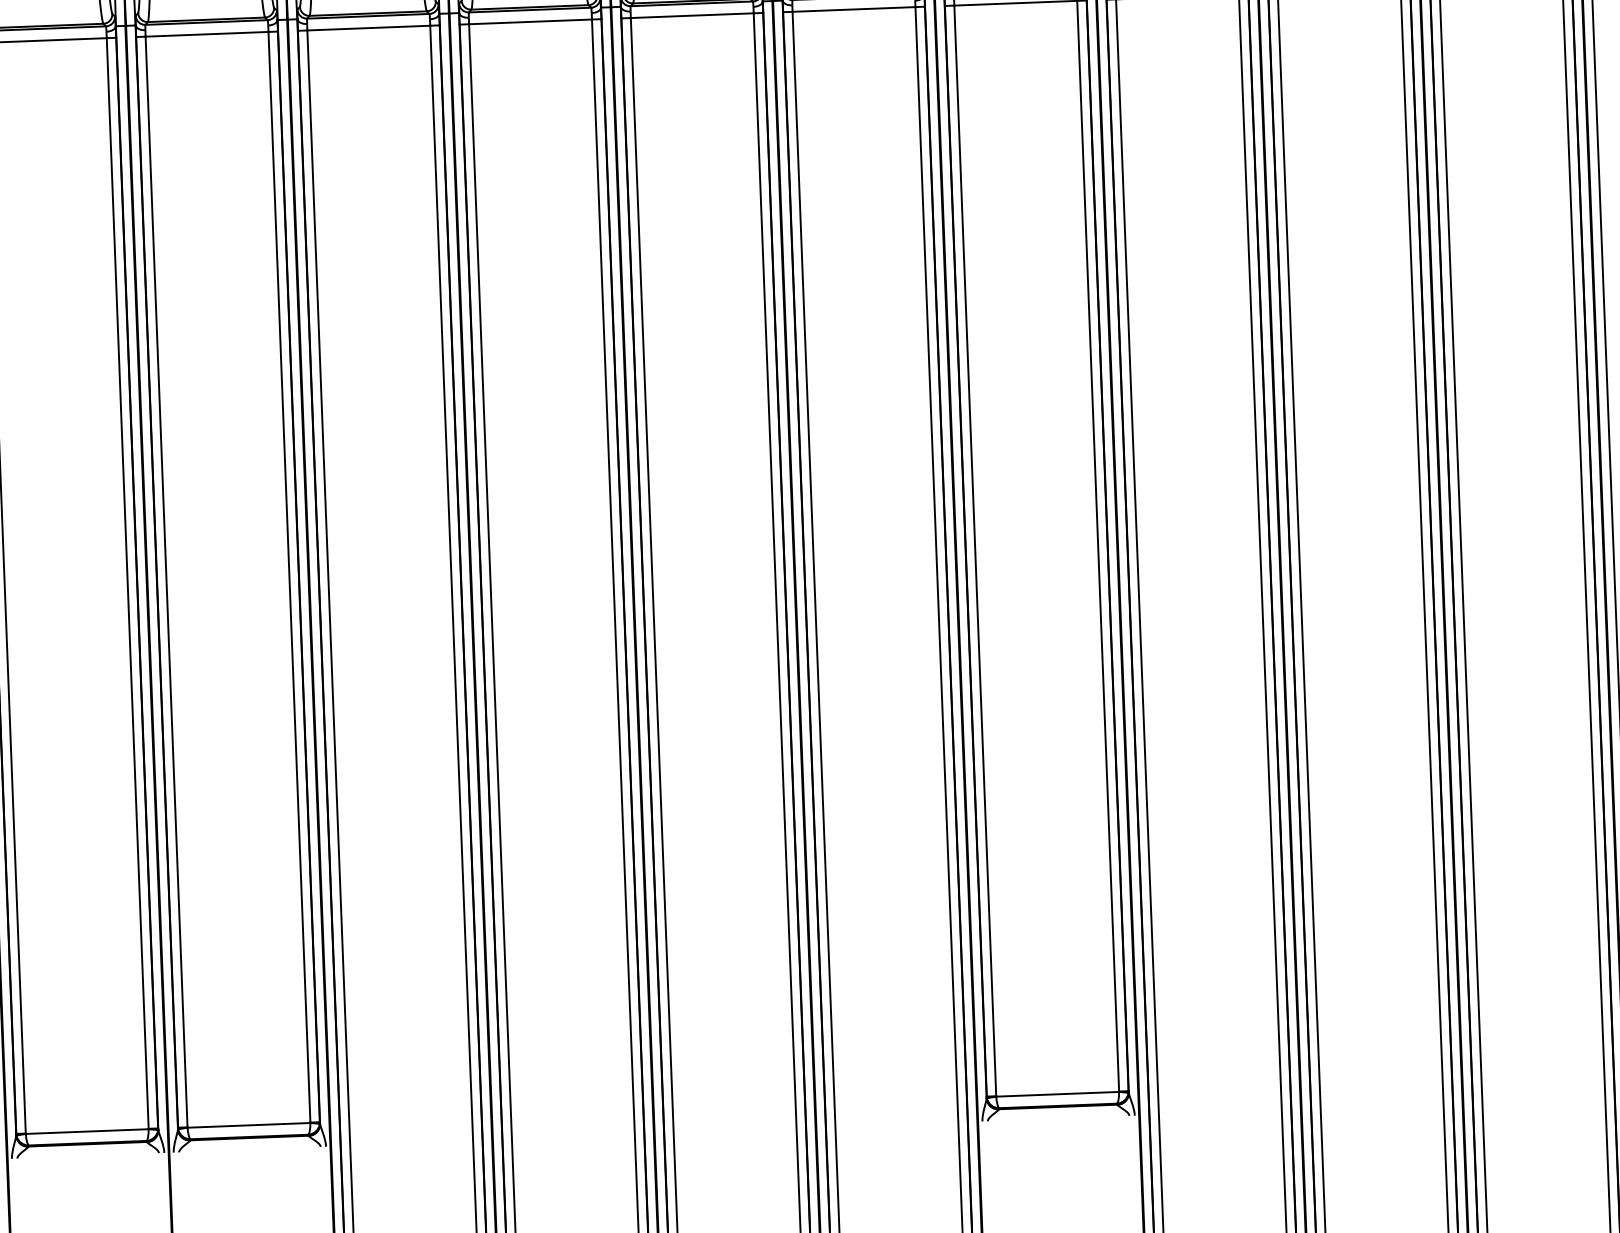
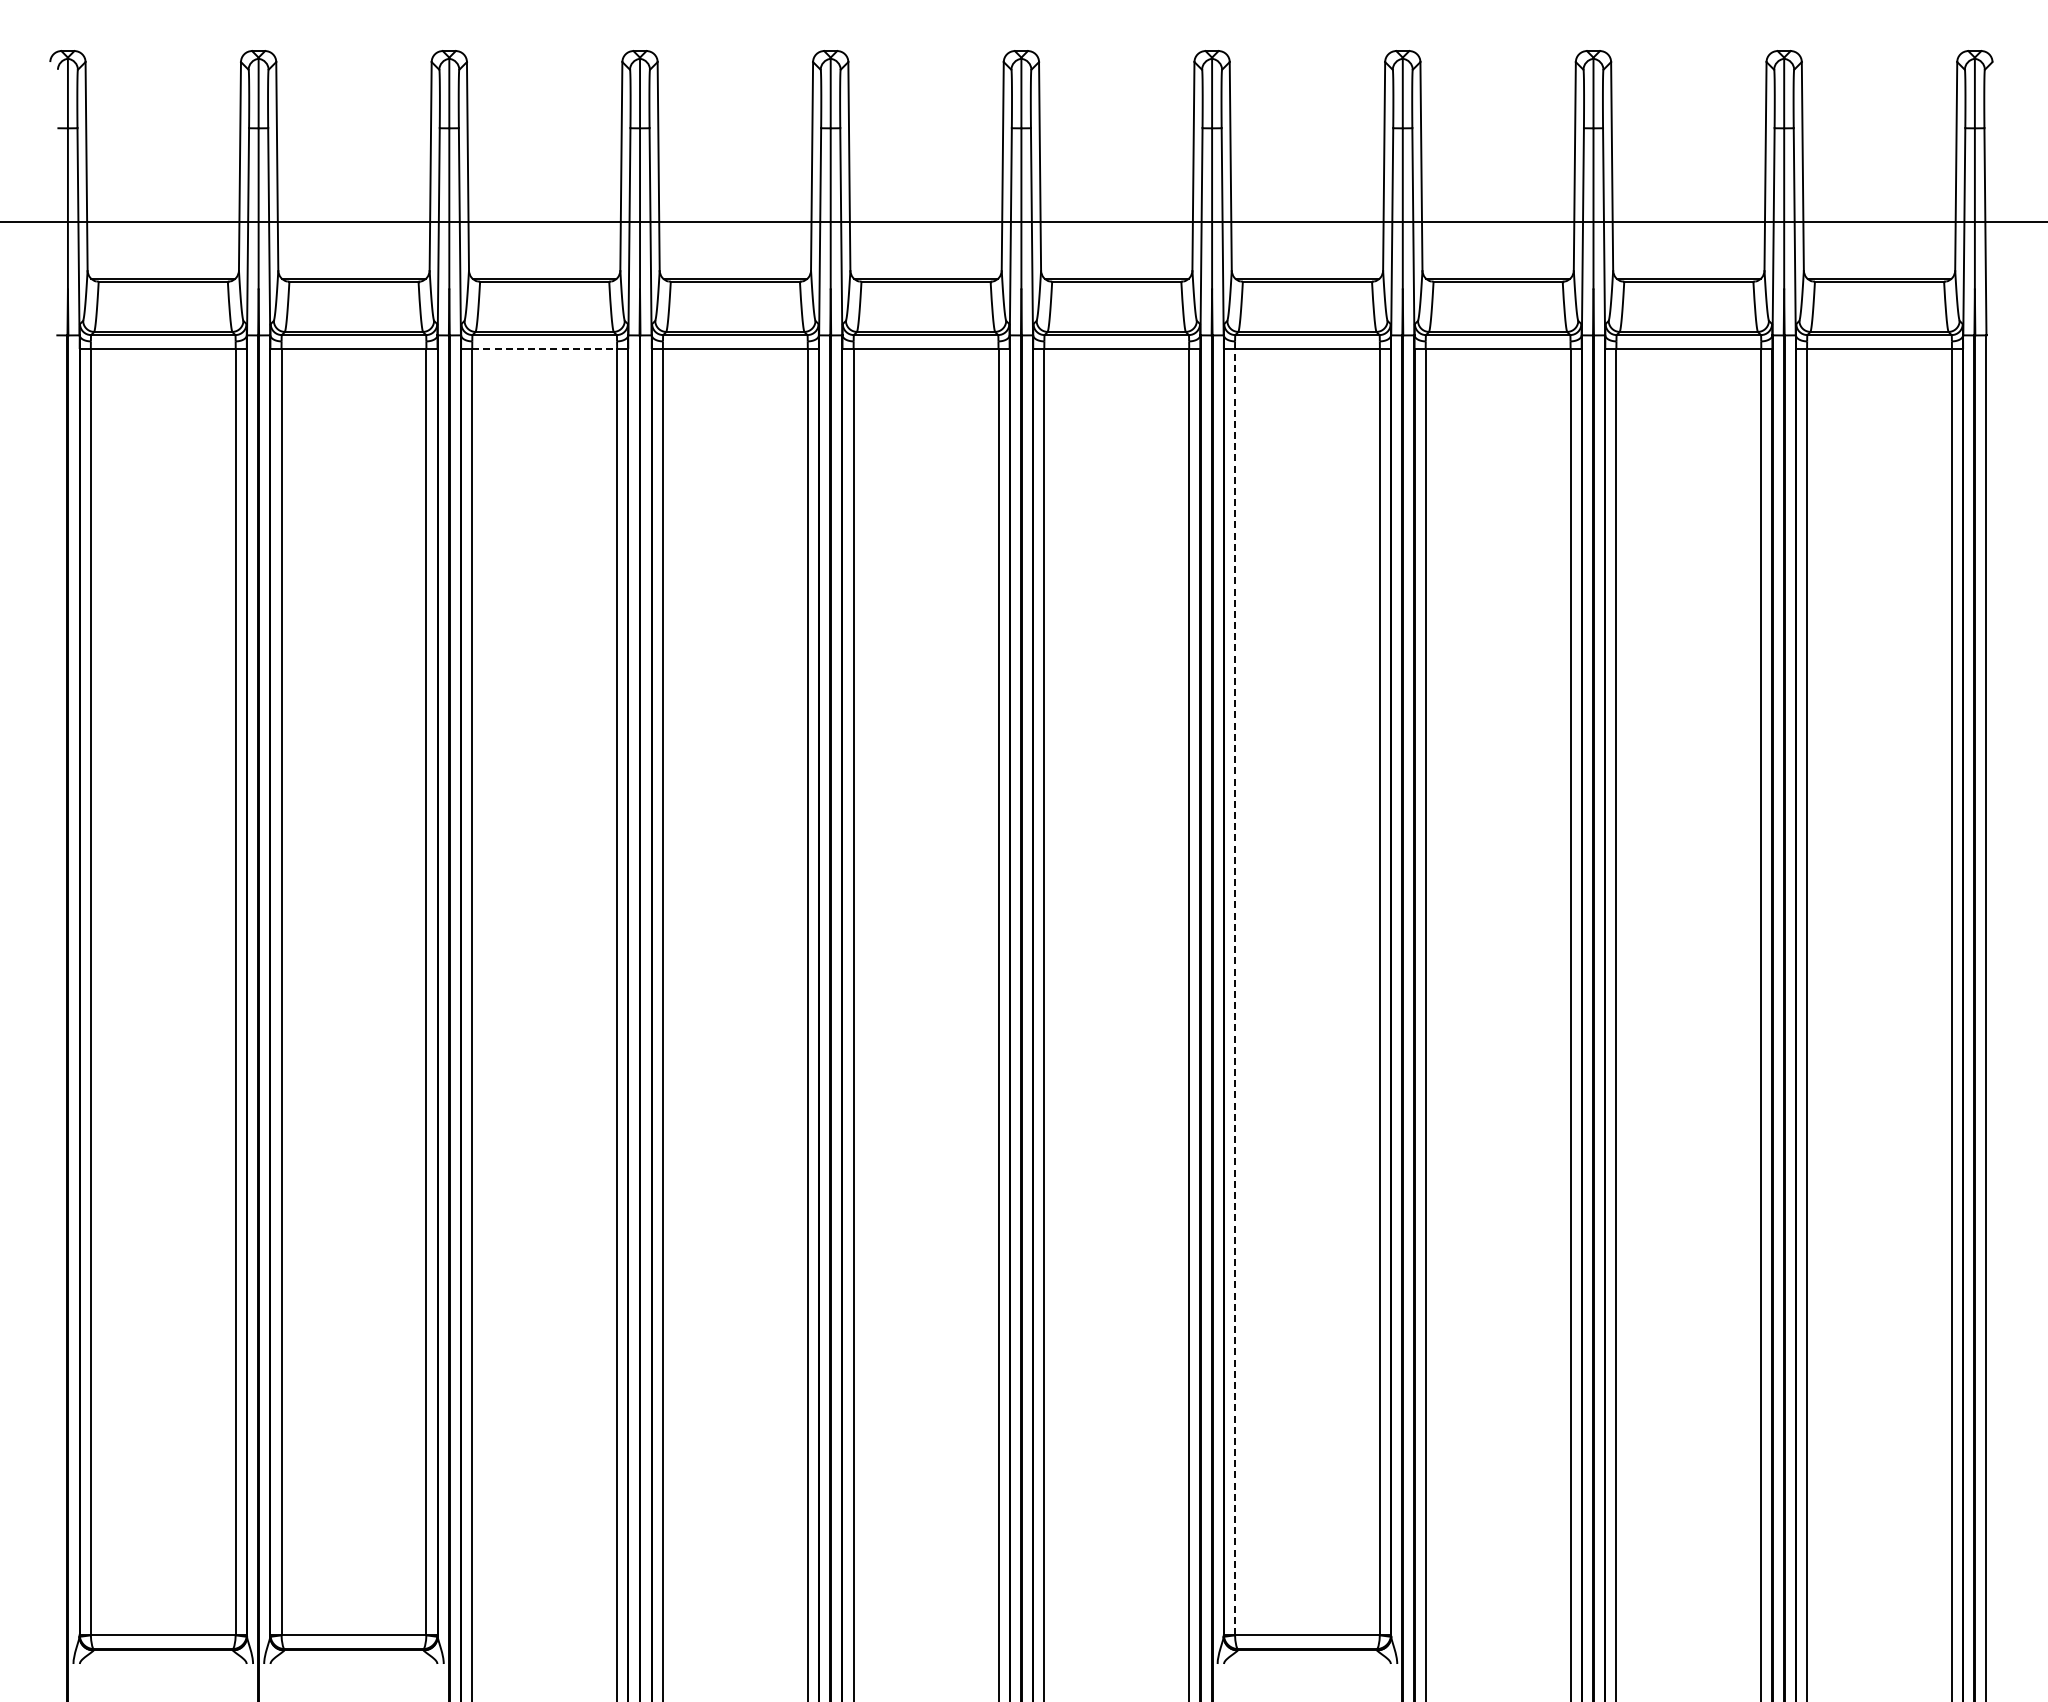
line: (369, 28) -> (545, 349), solid -> dashed
line: (975, 550) -> (1235, 991), solid -> dashed

